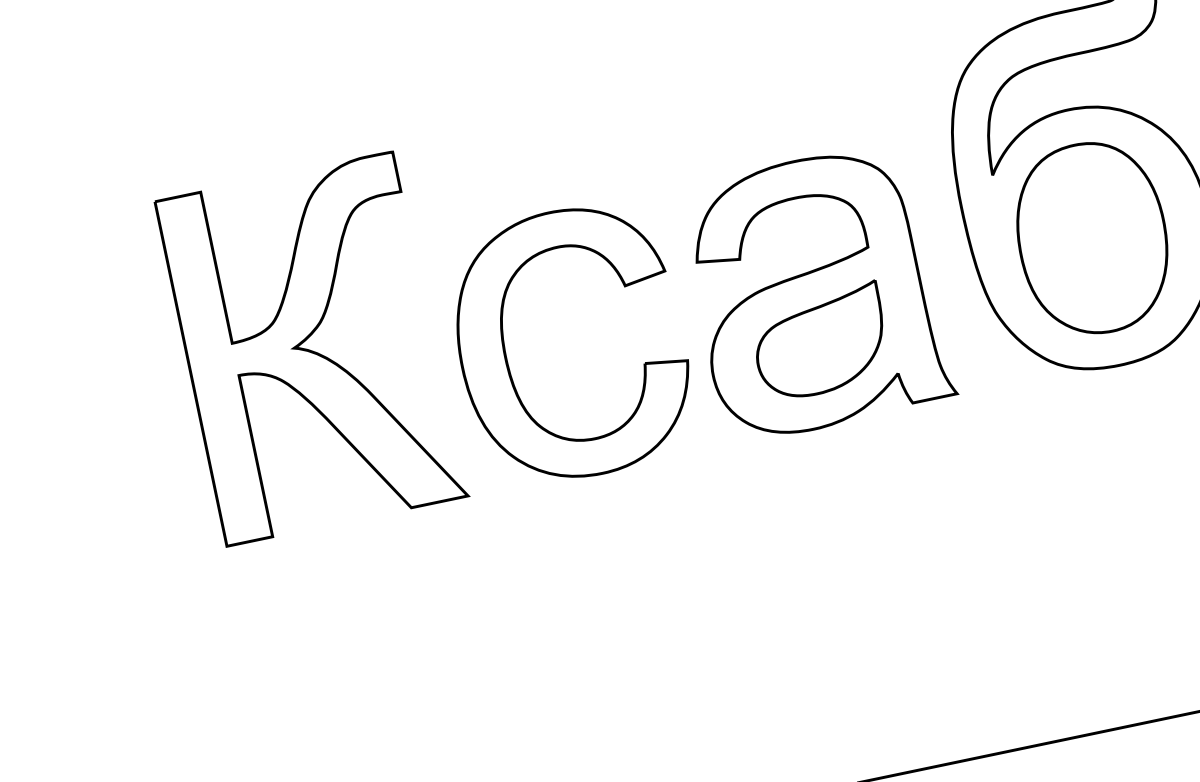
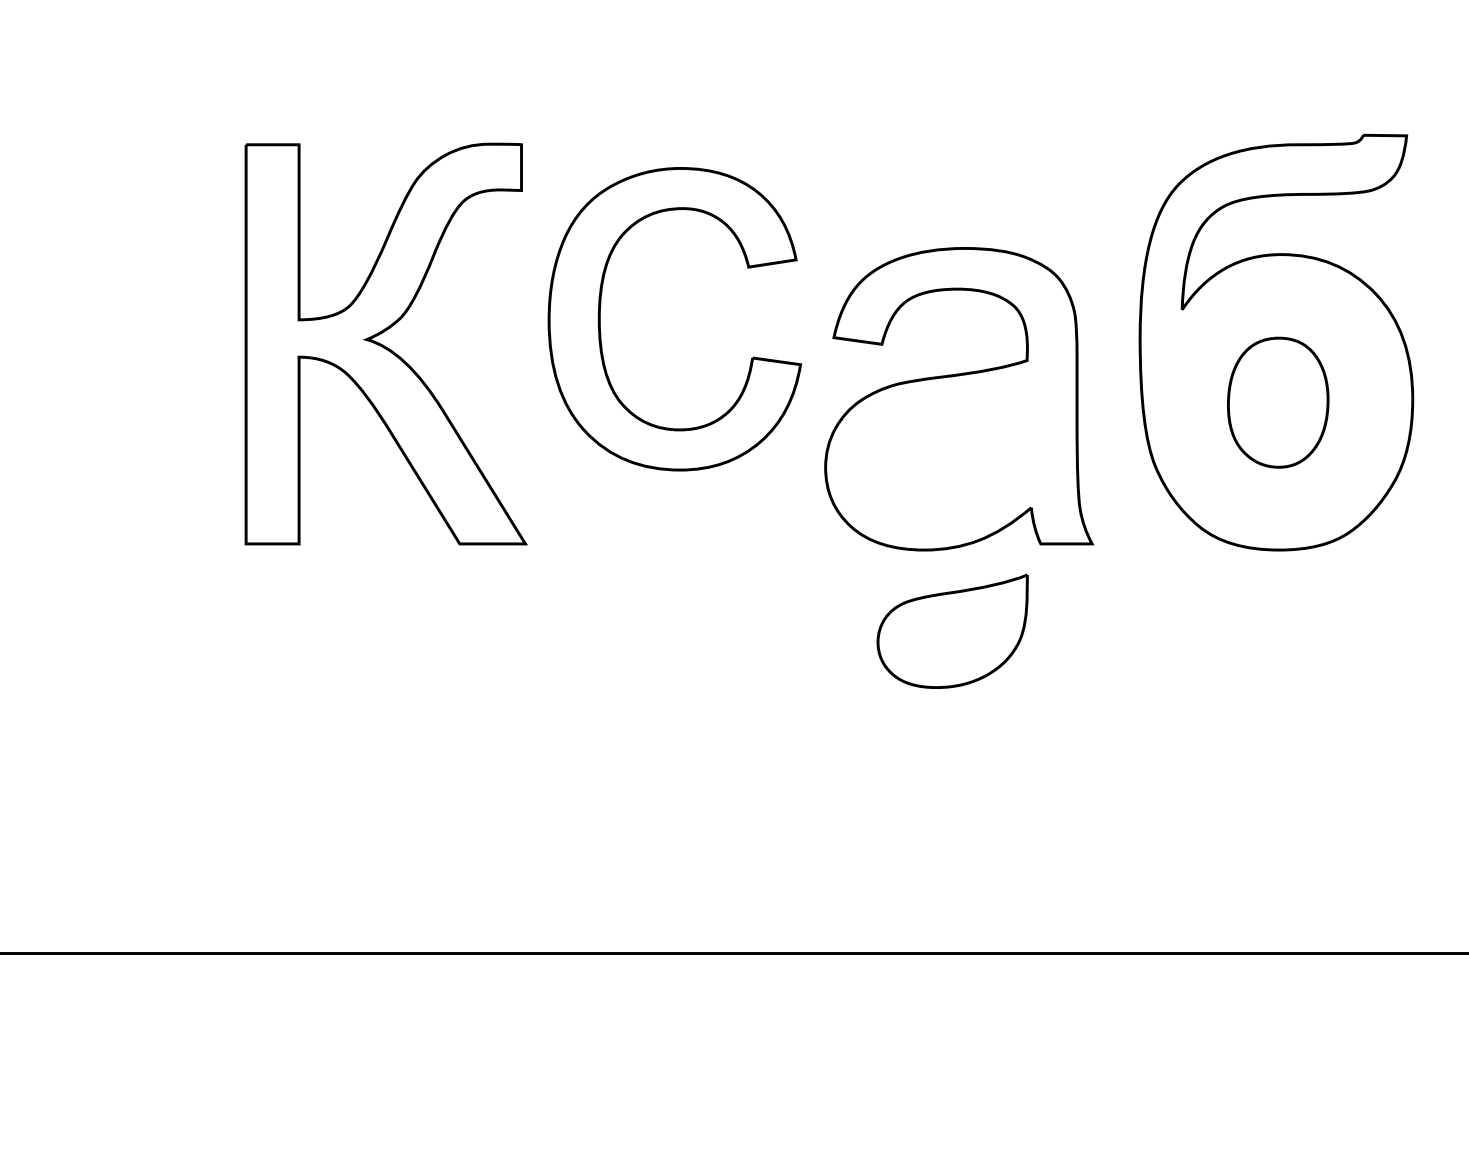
part: (1091, 238) -> (1277, 402), size x0.6
part: (820, 341) -> (952, 630), moved
part: (506, 357) -> (600, 319), moved

